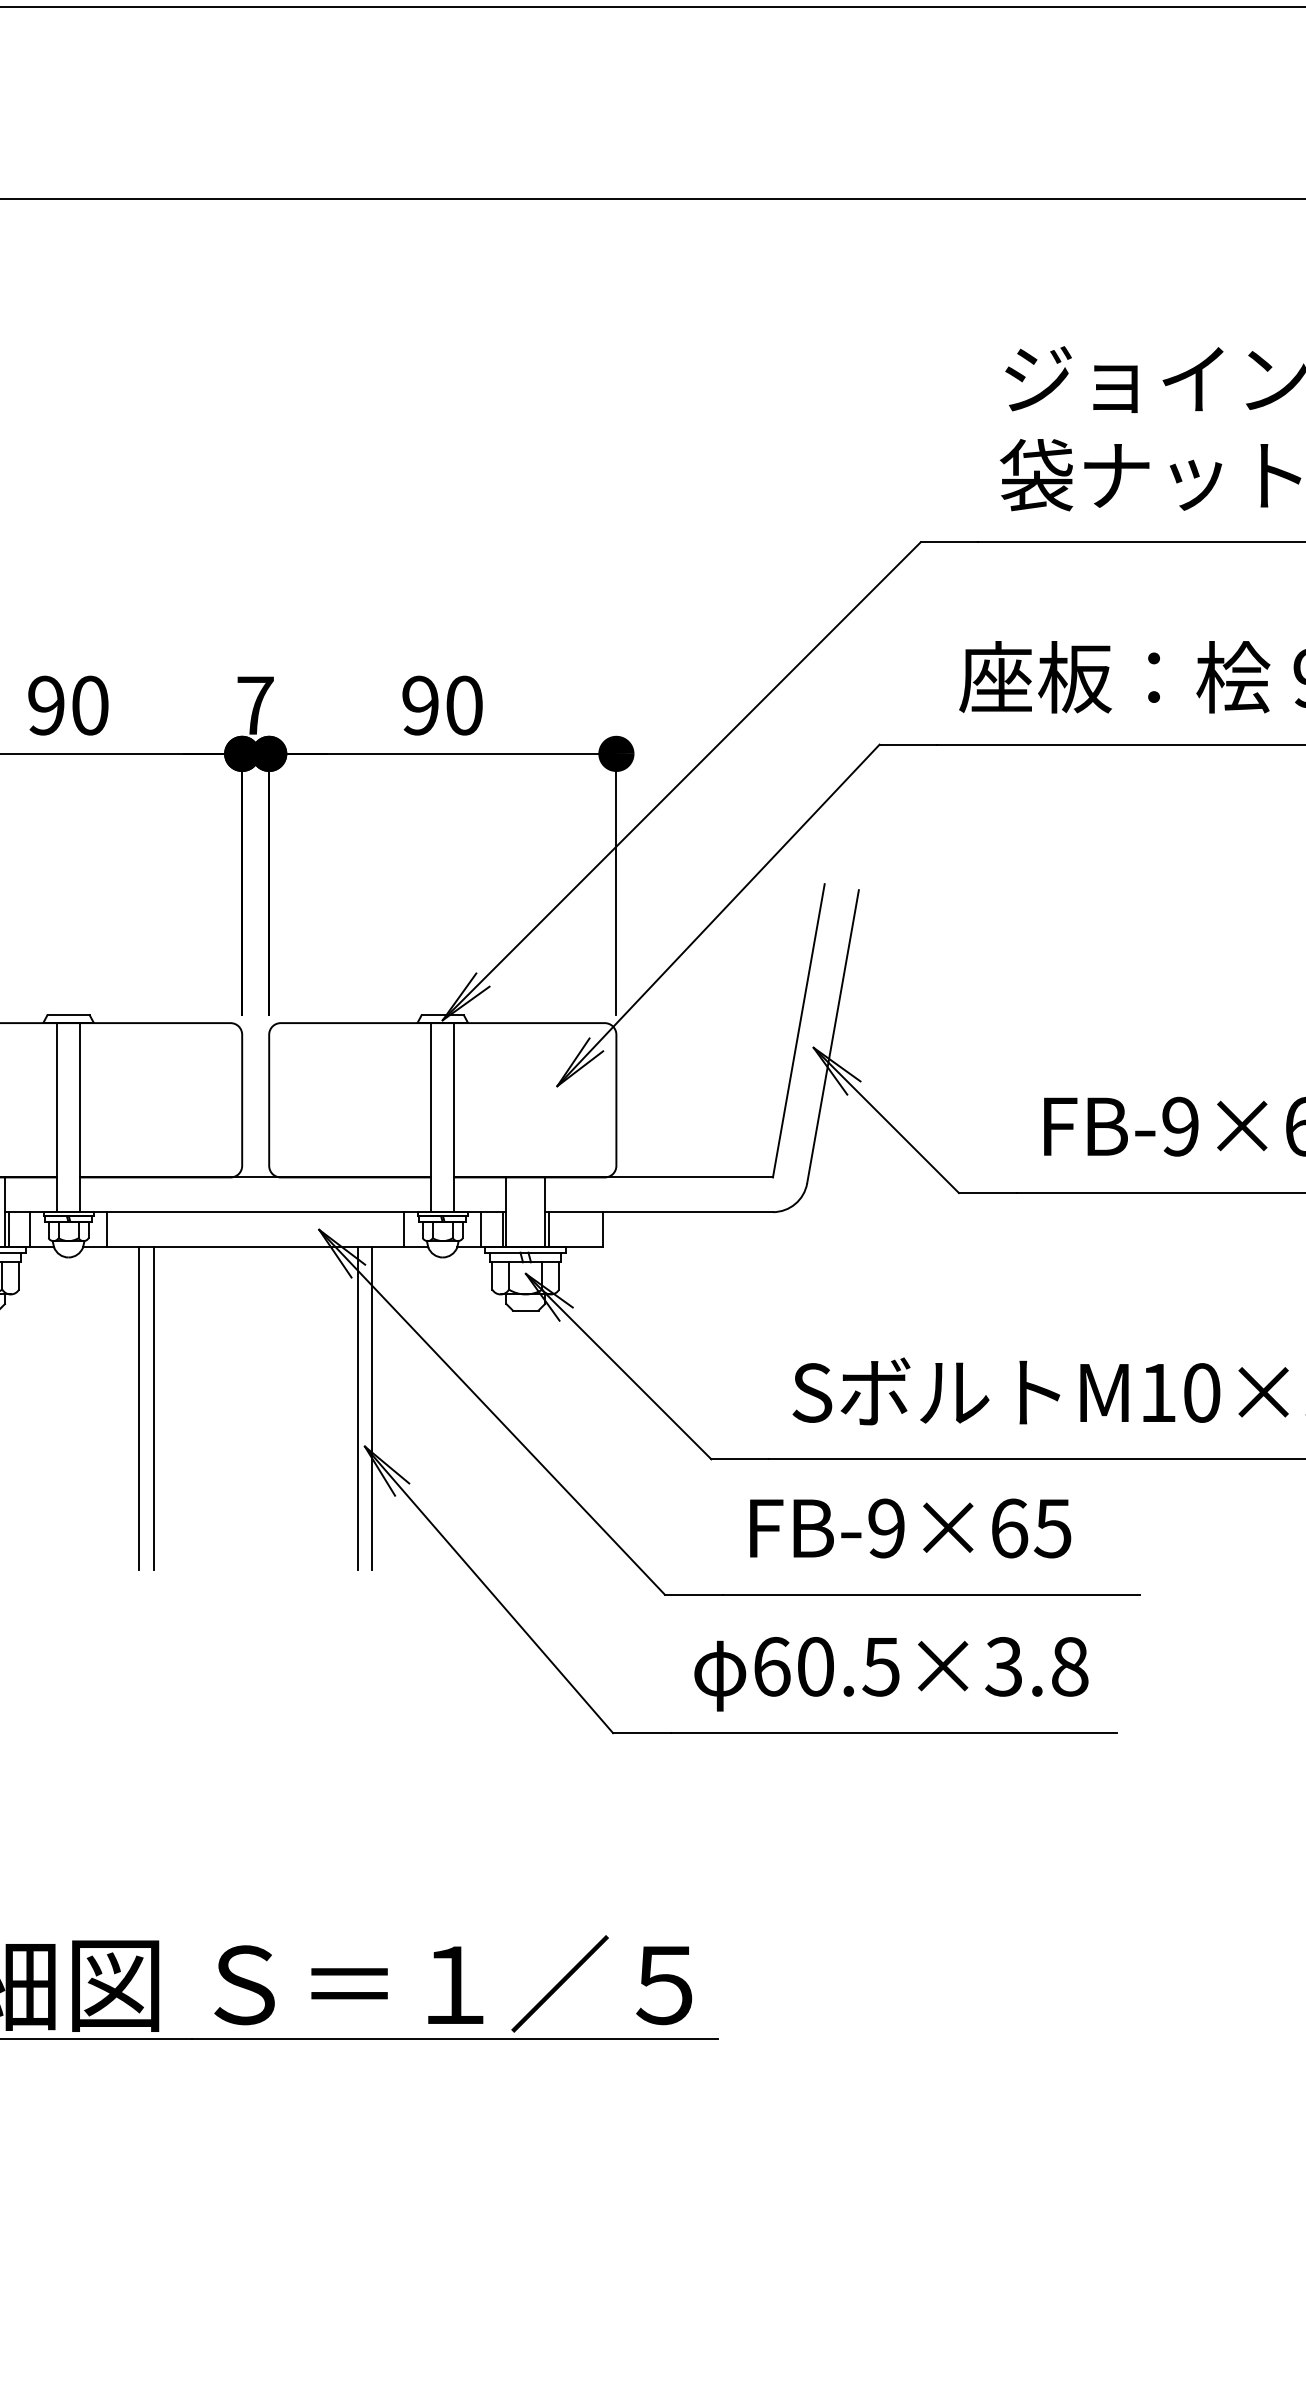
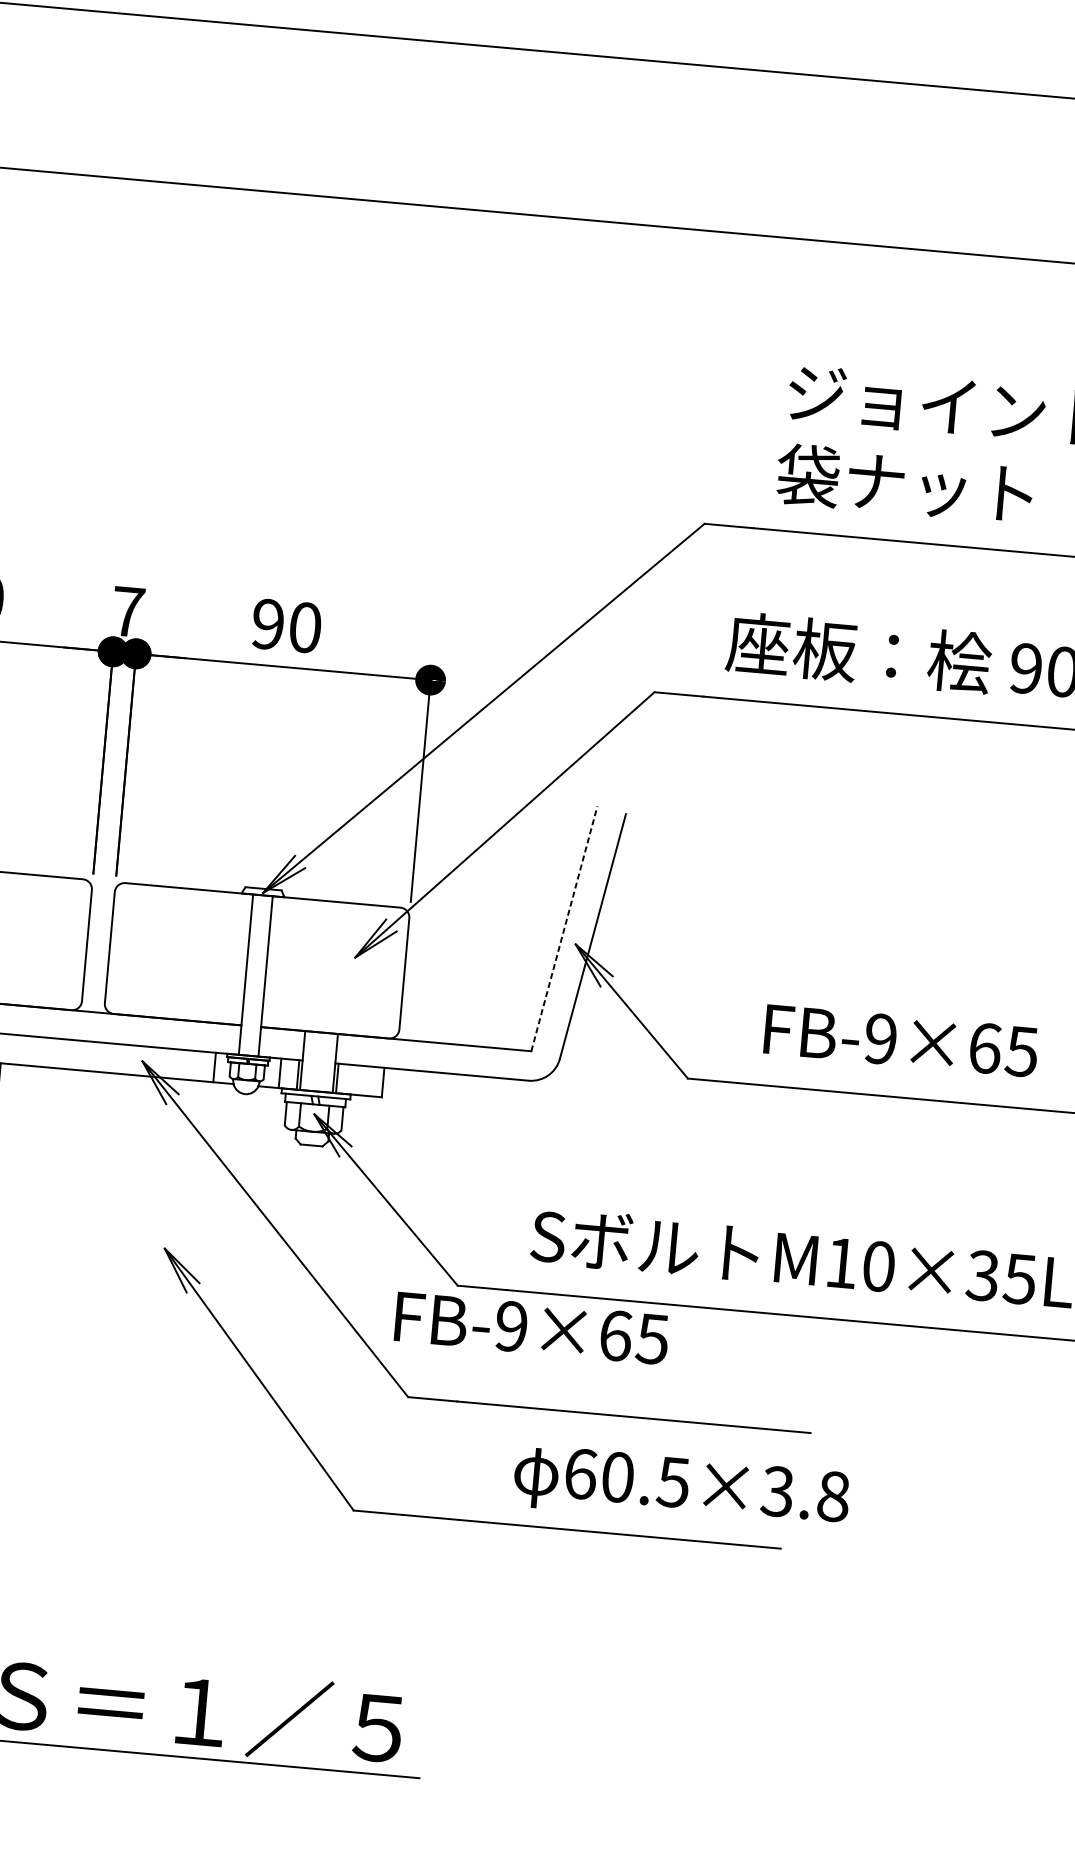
line: (798, 1030) -> (564, 928), solid -> dashed
line: (357, 1408) -> (161, 1215), removed
line: (372, 1408) -> (174, 1216), removed
text: (910, 1528) -> (531, 1328), moved
text: (891, 1674) -> (681, 1489), moved

